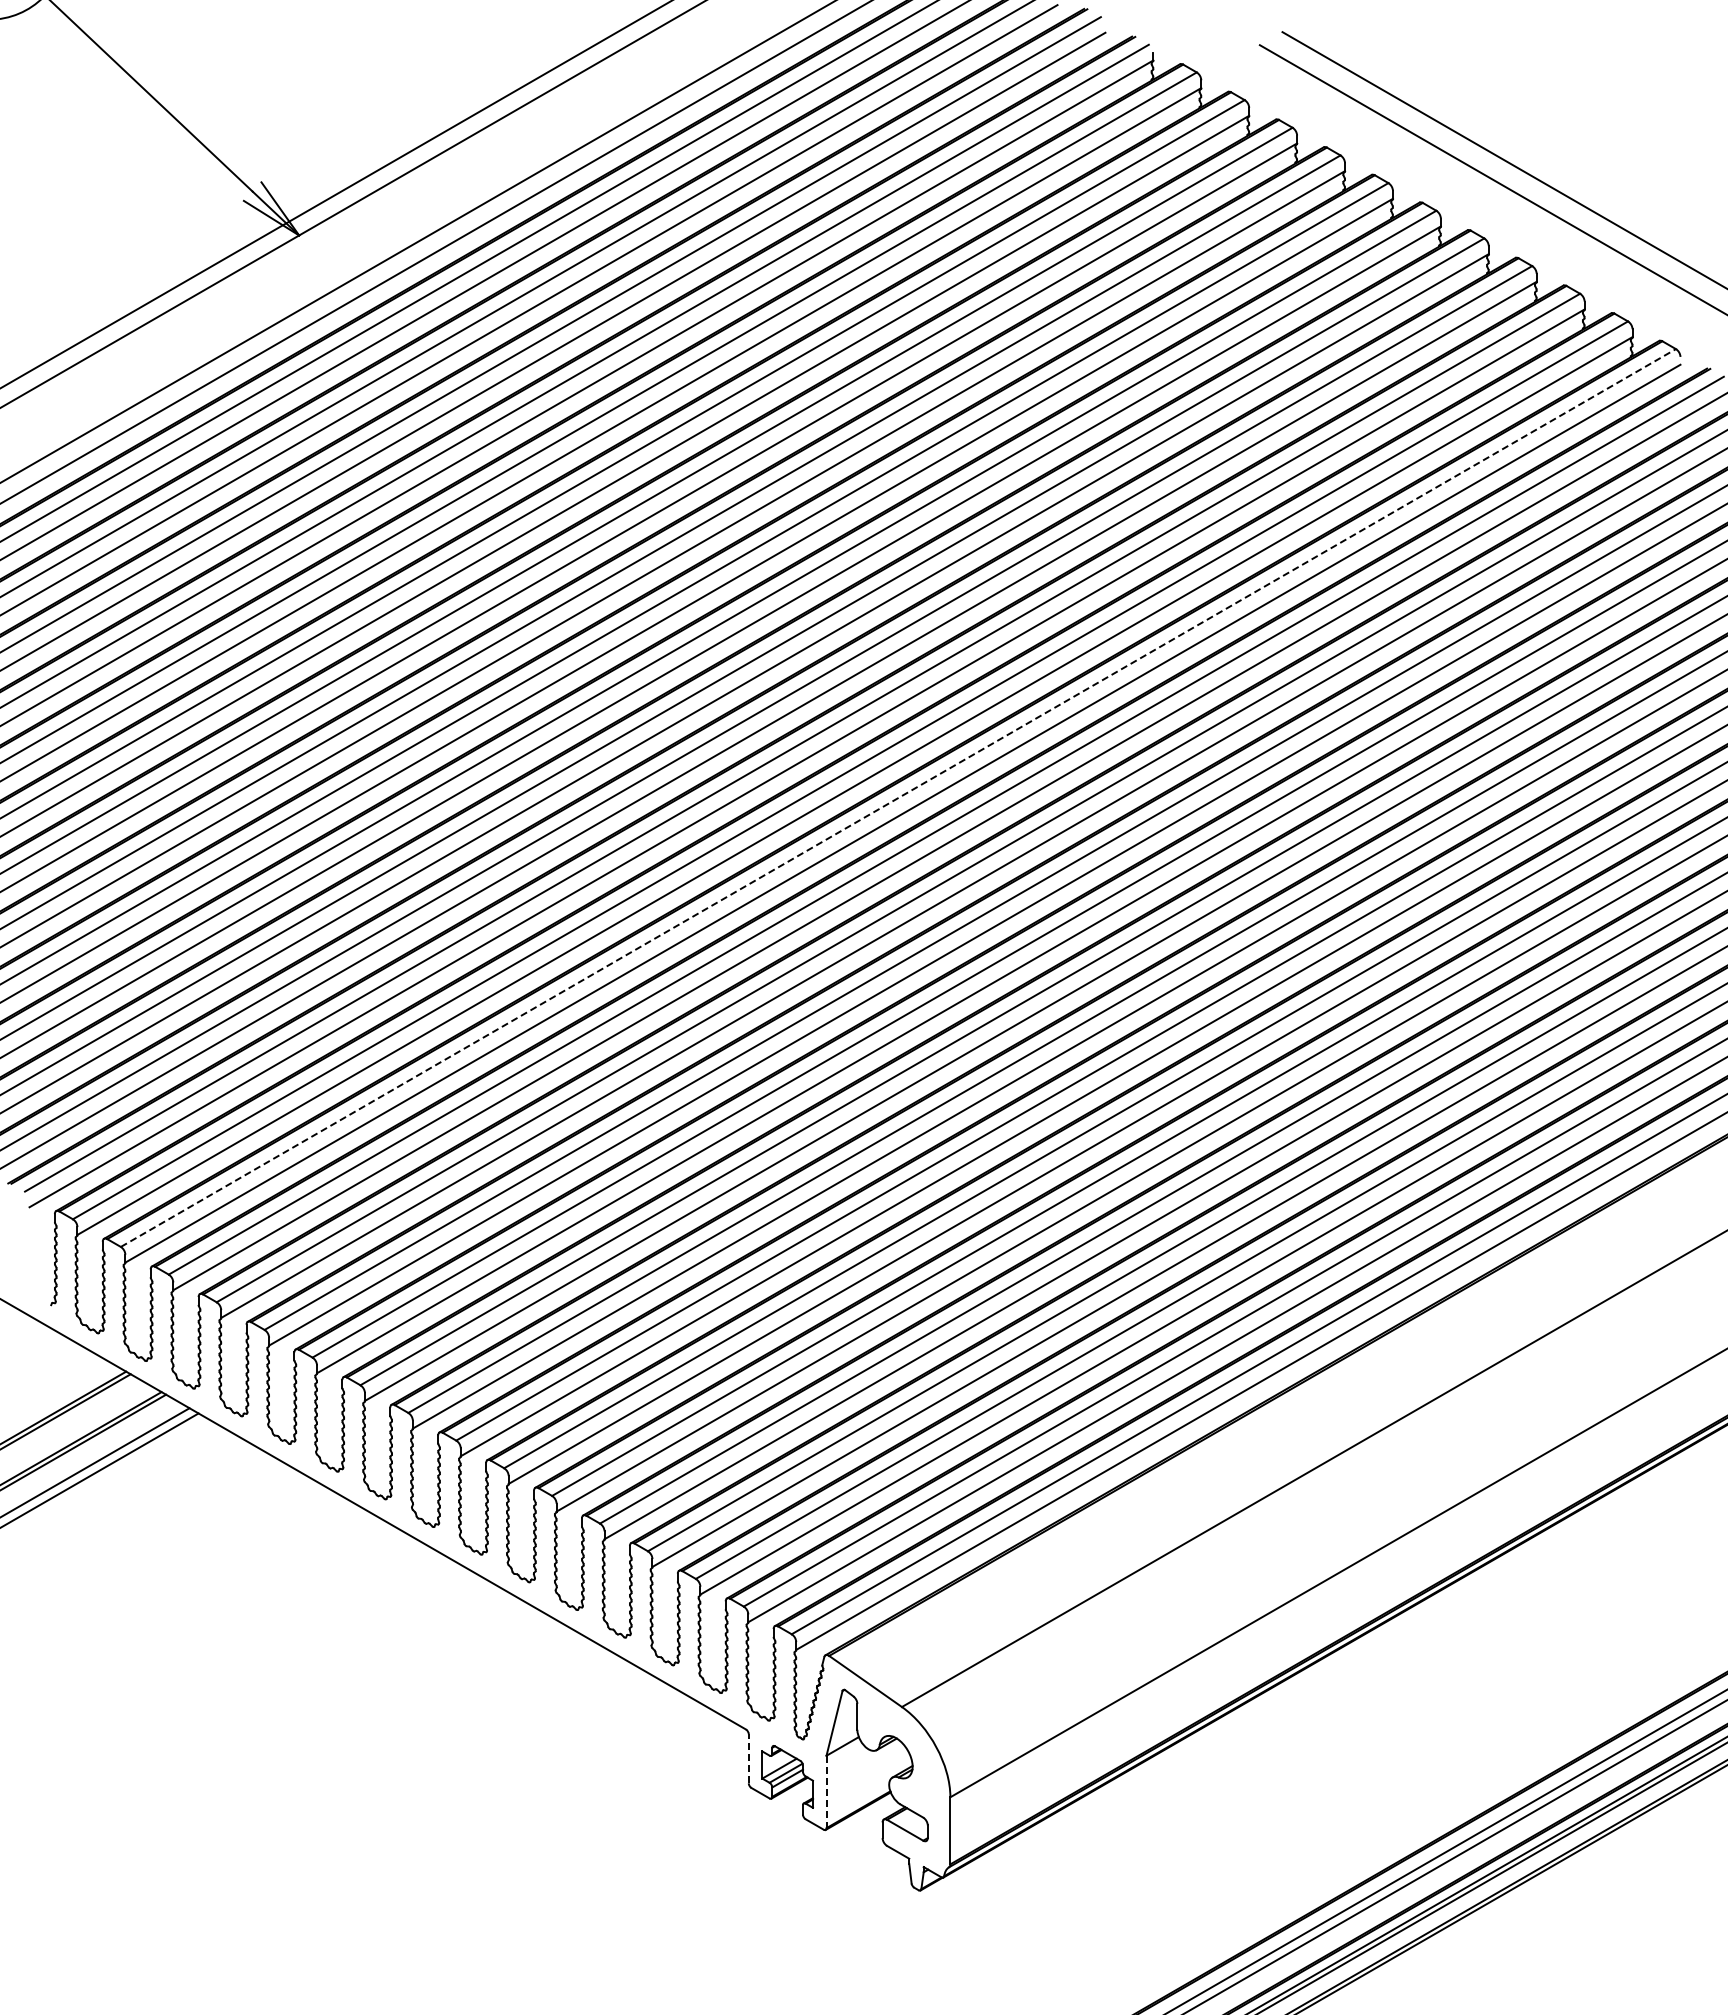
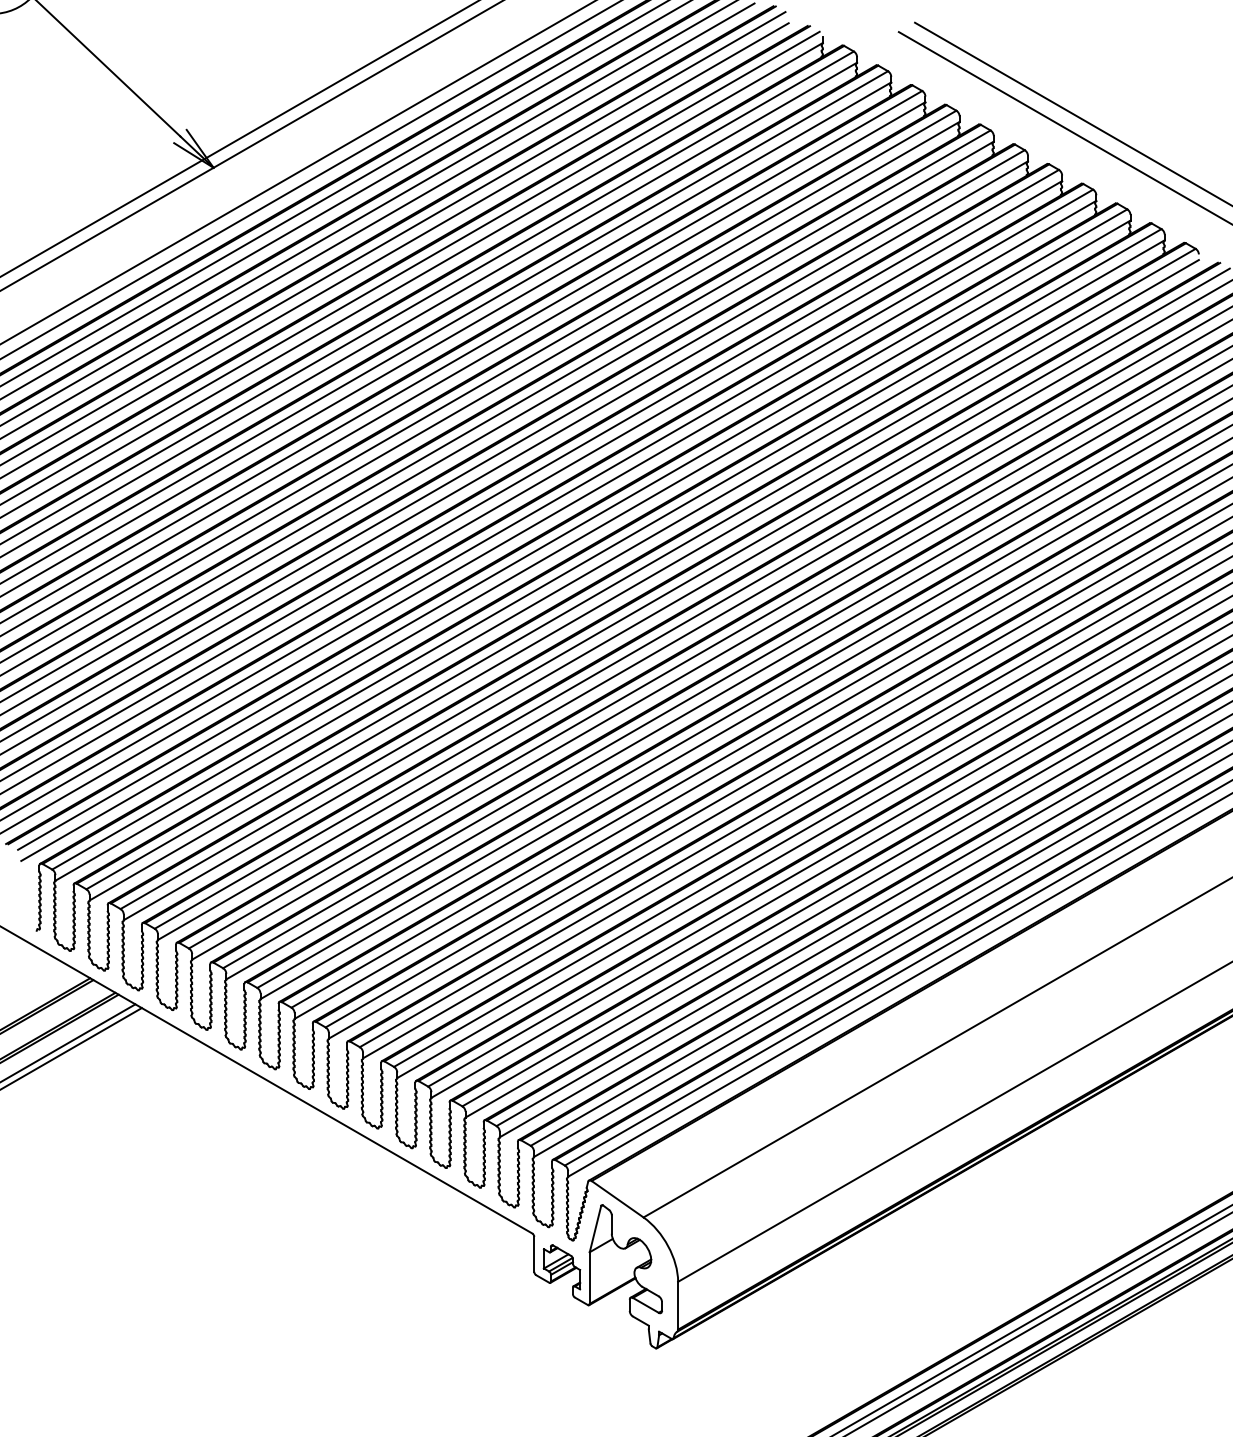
line: (898, 798) -> (641, 569), dashed -> solid
line: (748, 1758) -> (534, 1254), dashed -> solid
line: (826, 1792) -> (589, 1278), dashed -> solid

